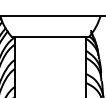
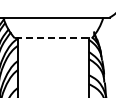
line: (50, 37) -> (53, 38), solid -> dashed

